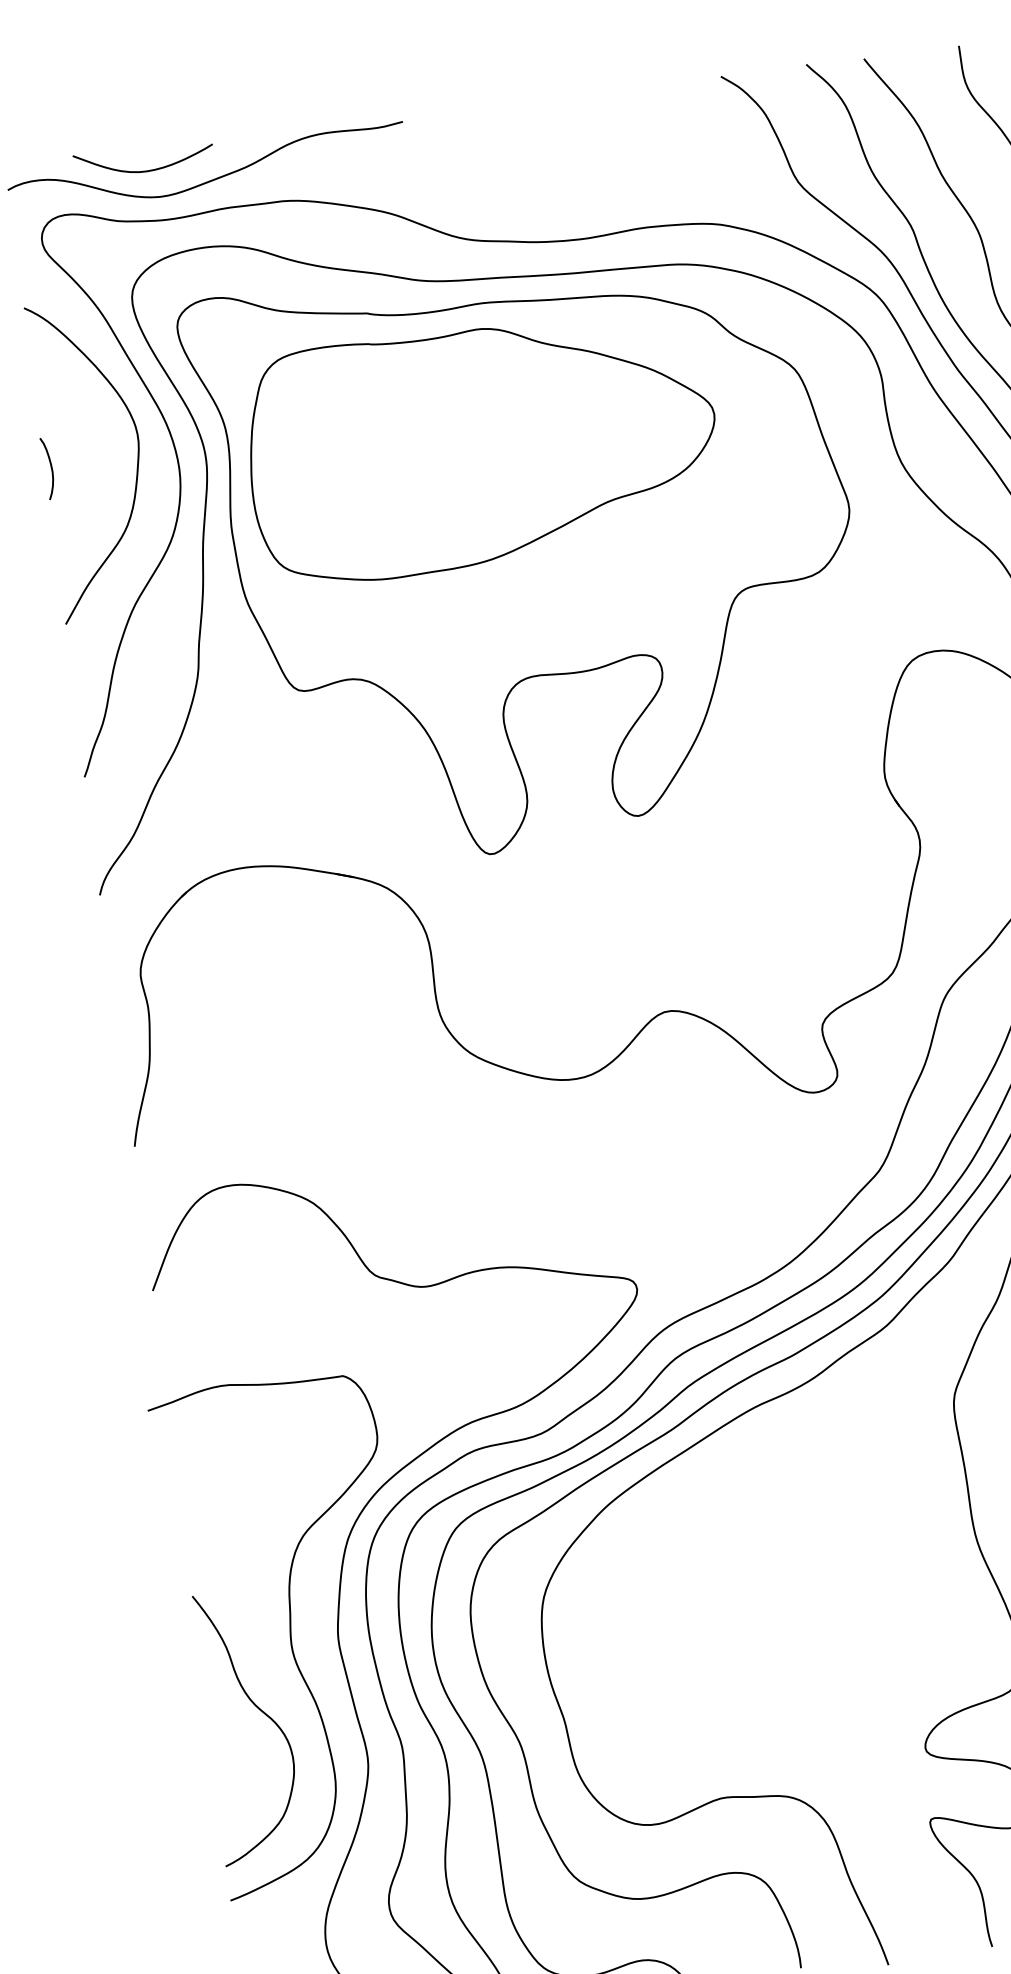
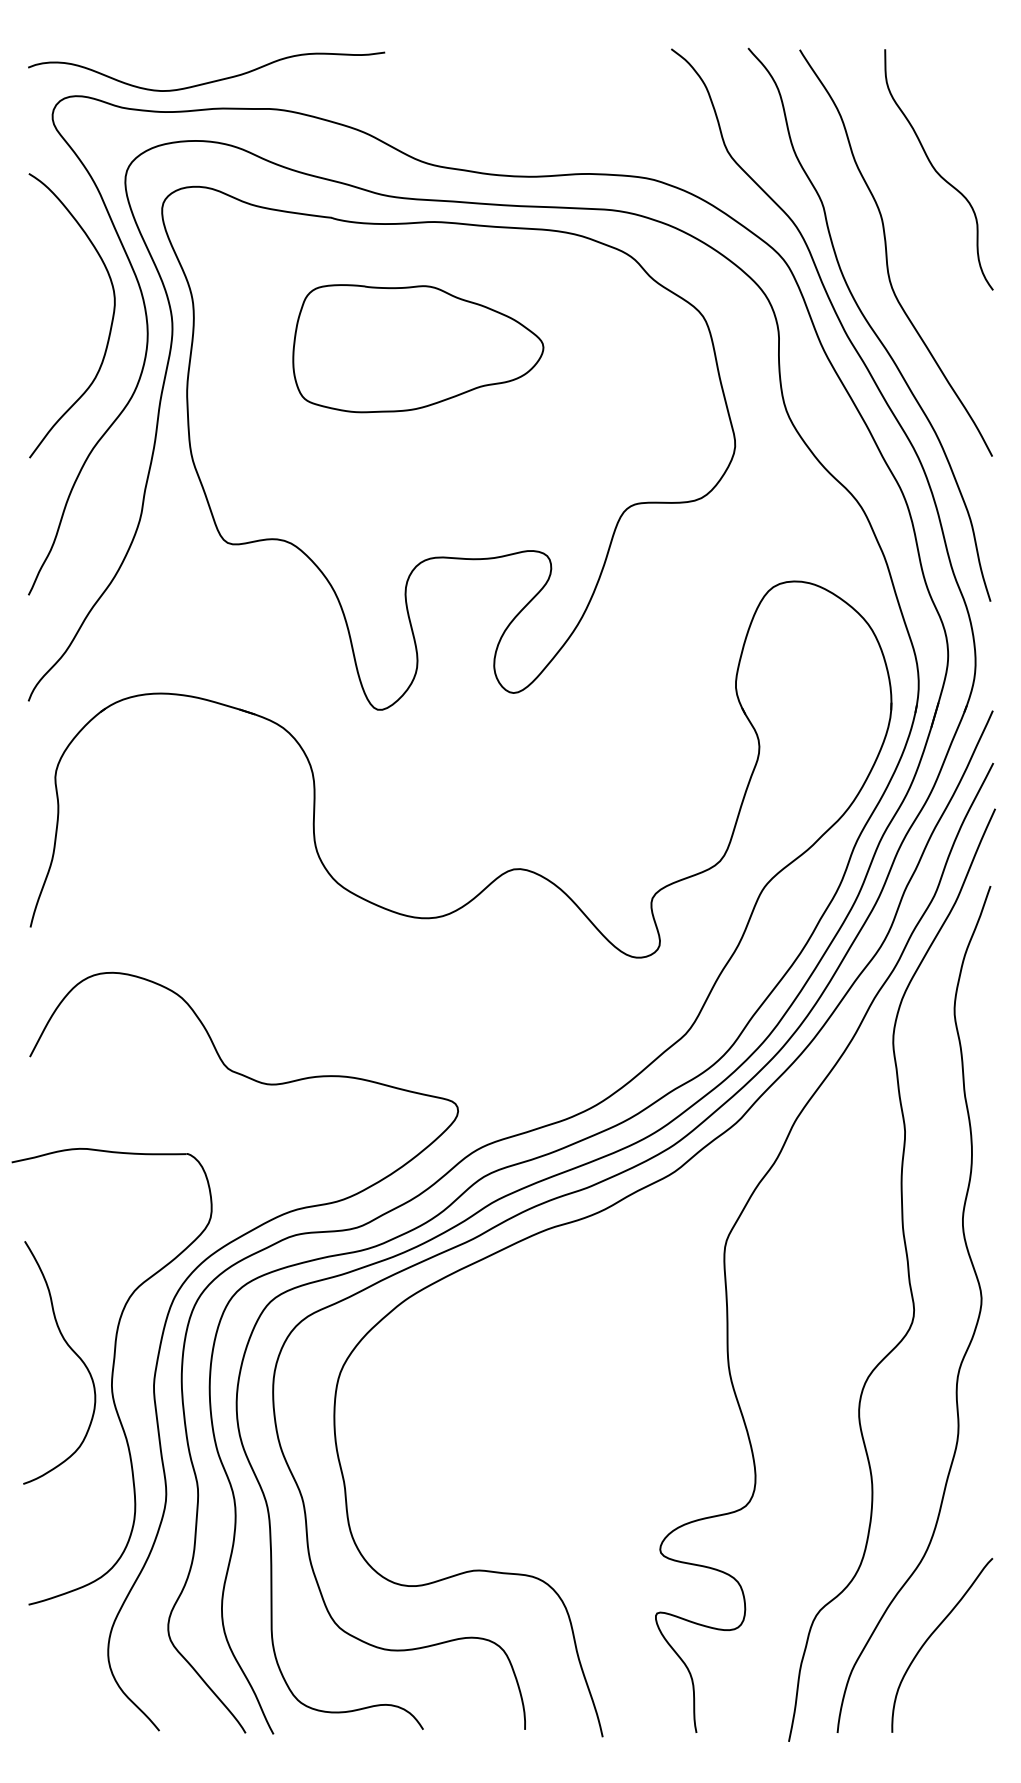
curve: (140, 170) -> (147, 65), removed
part: (482, 446) -> (418, 348), size x0.6
curve: (51, 468) -> (34, 318), removed
curve: (260, 1710) -> (71, 1350), moved

